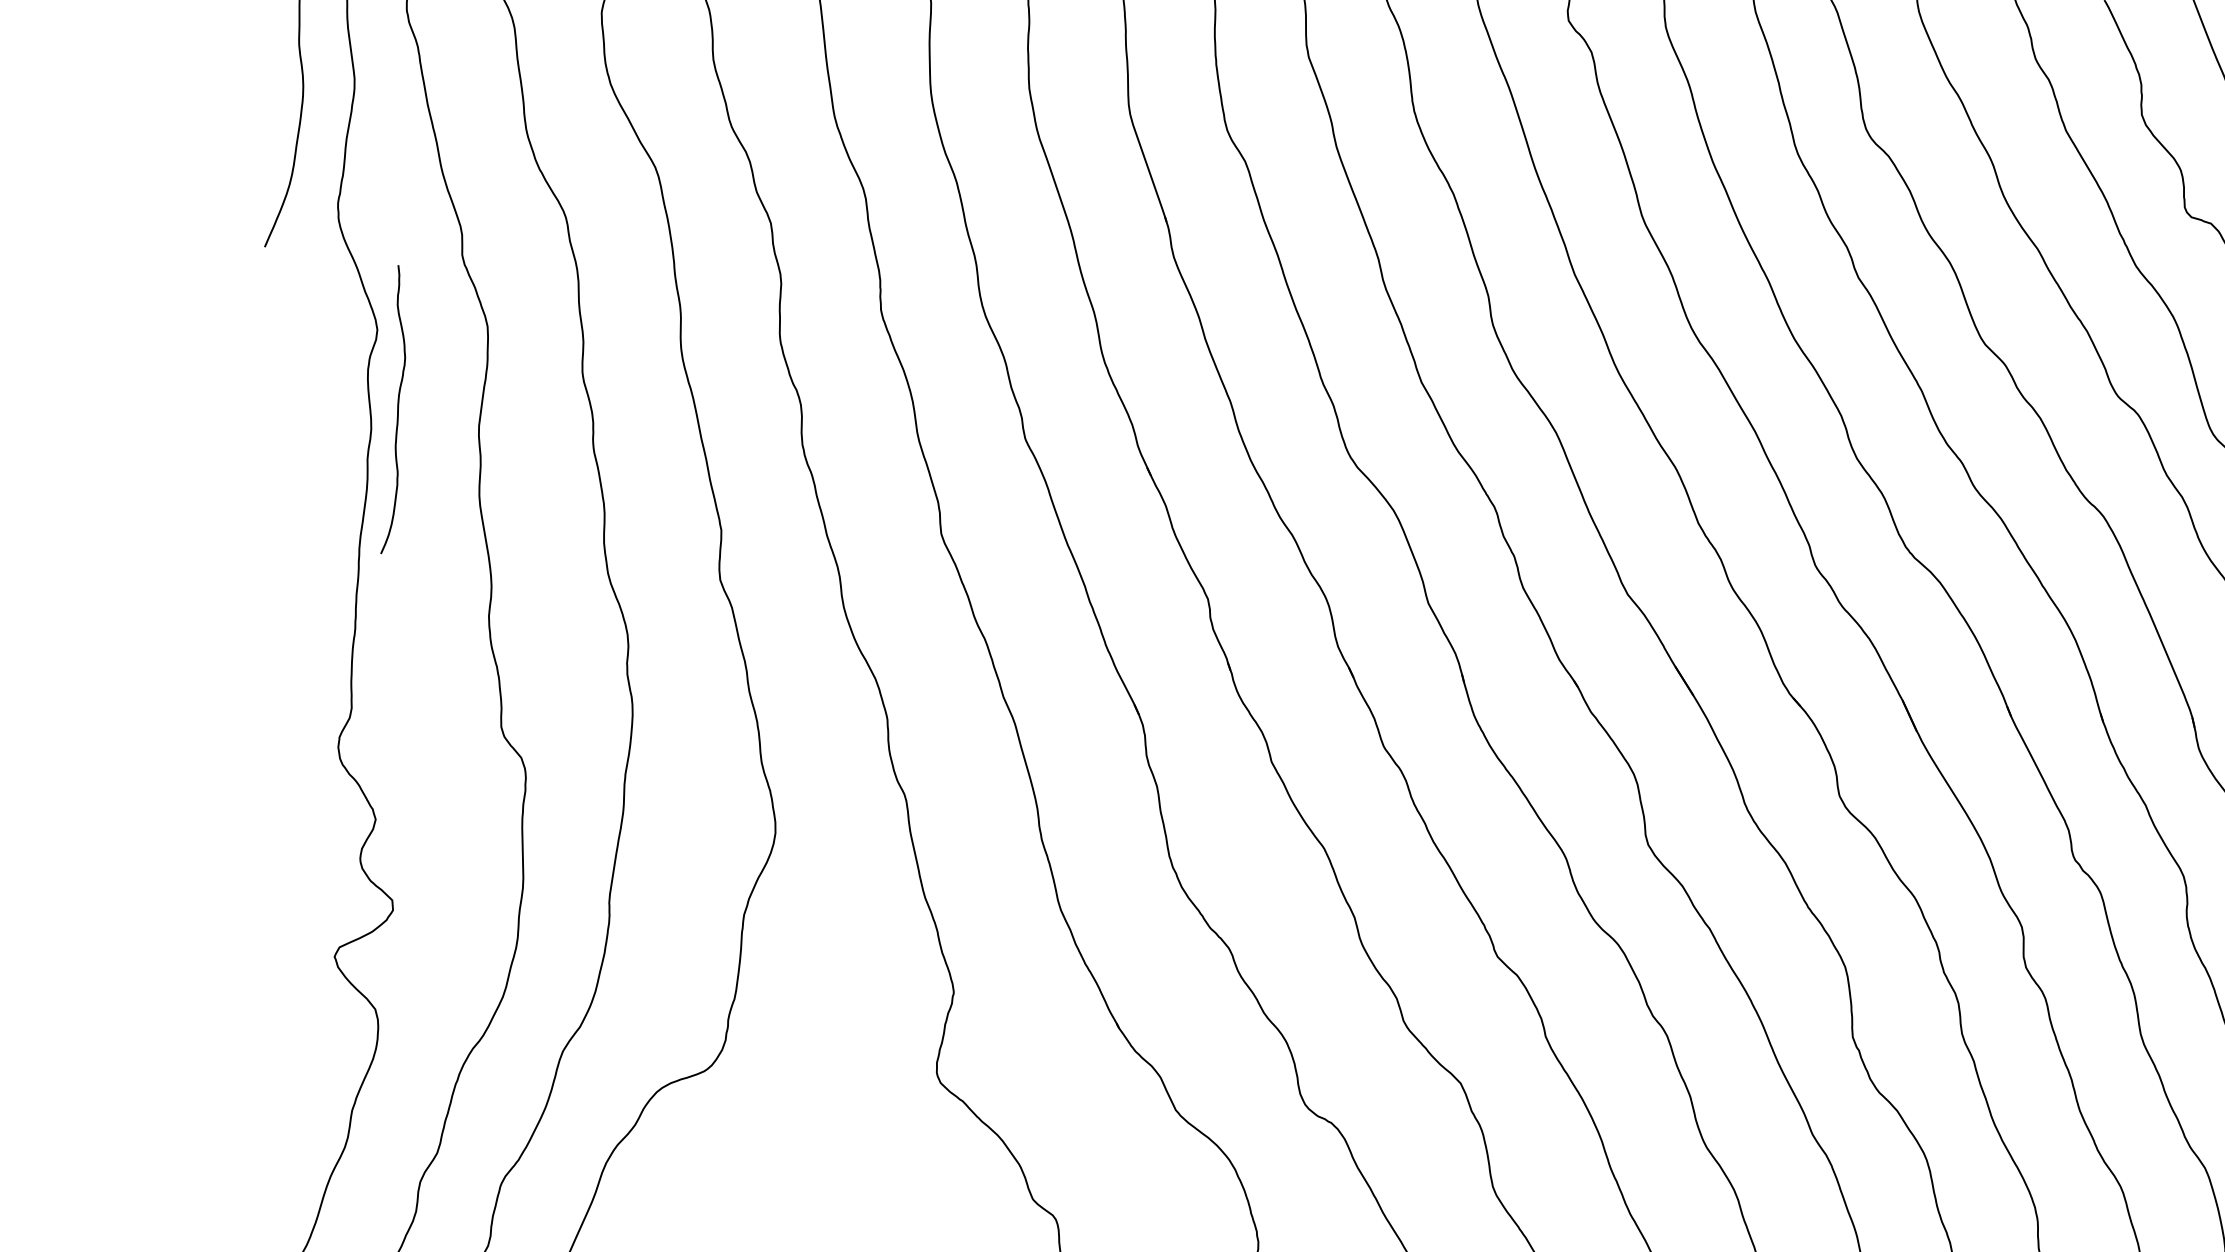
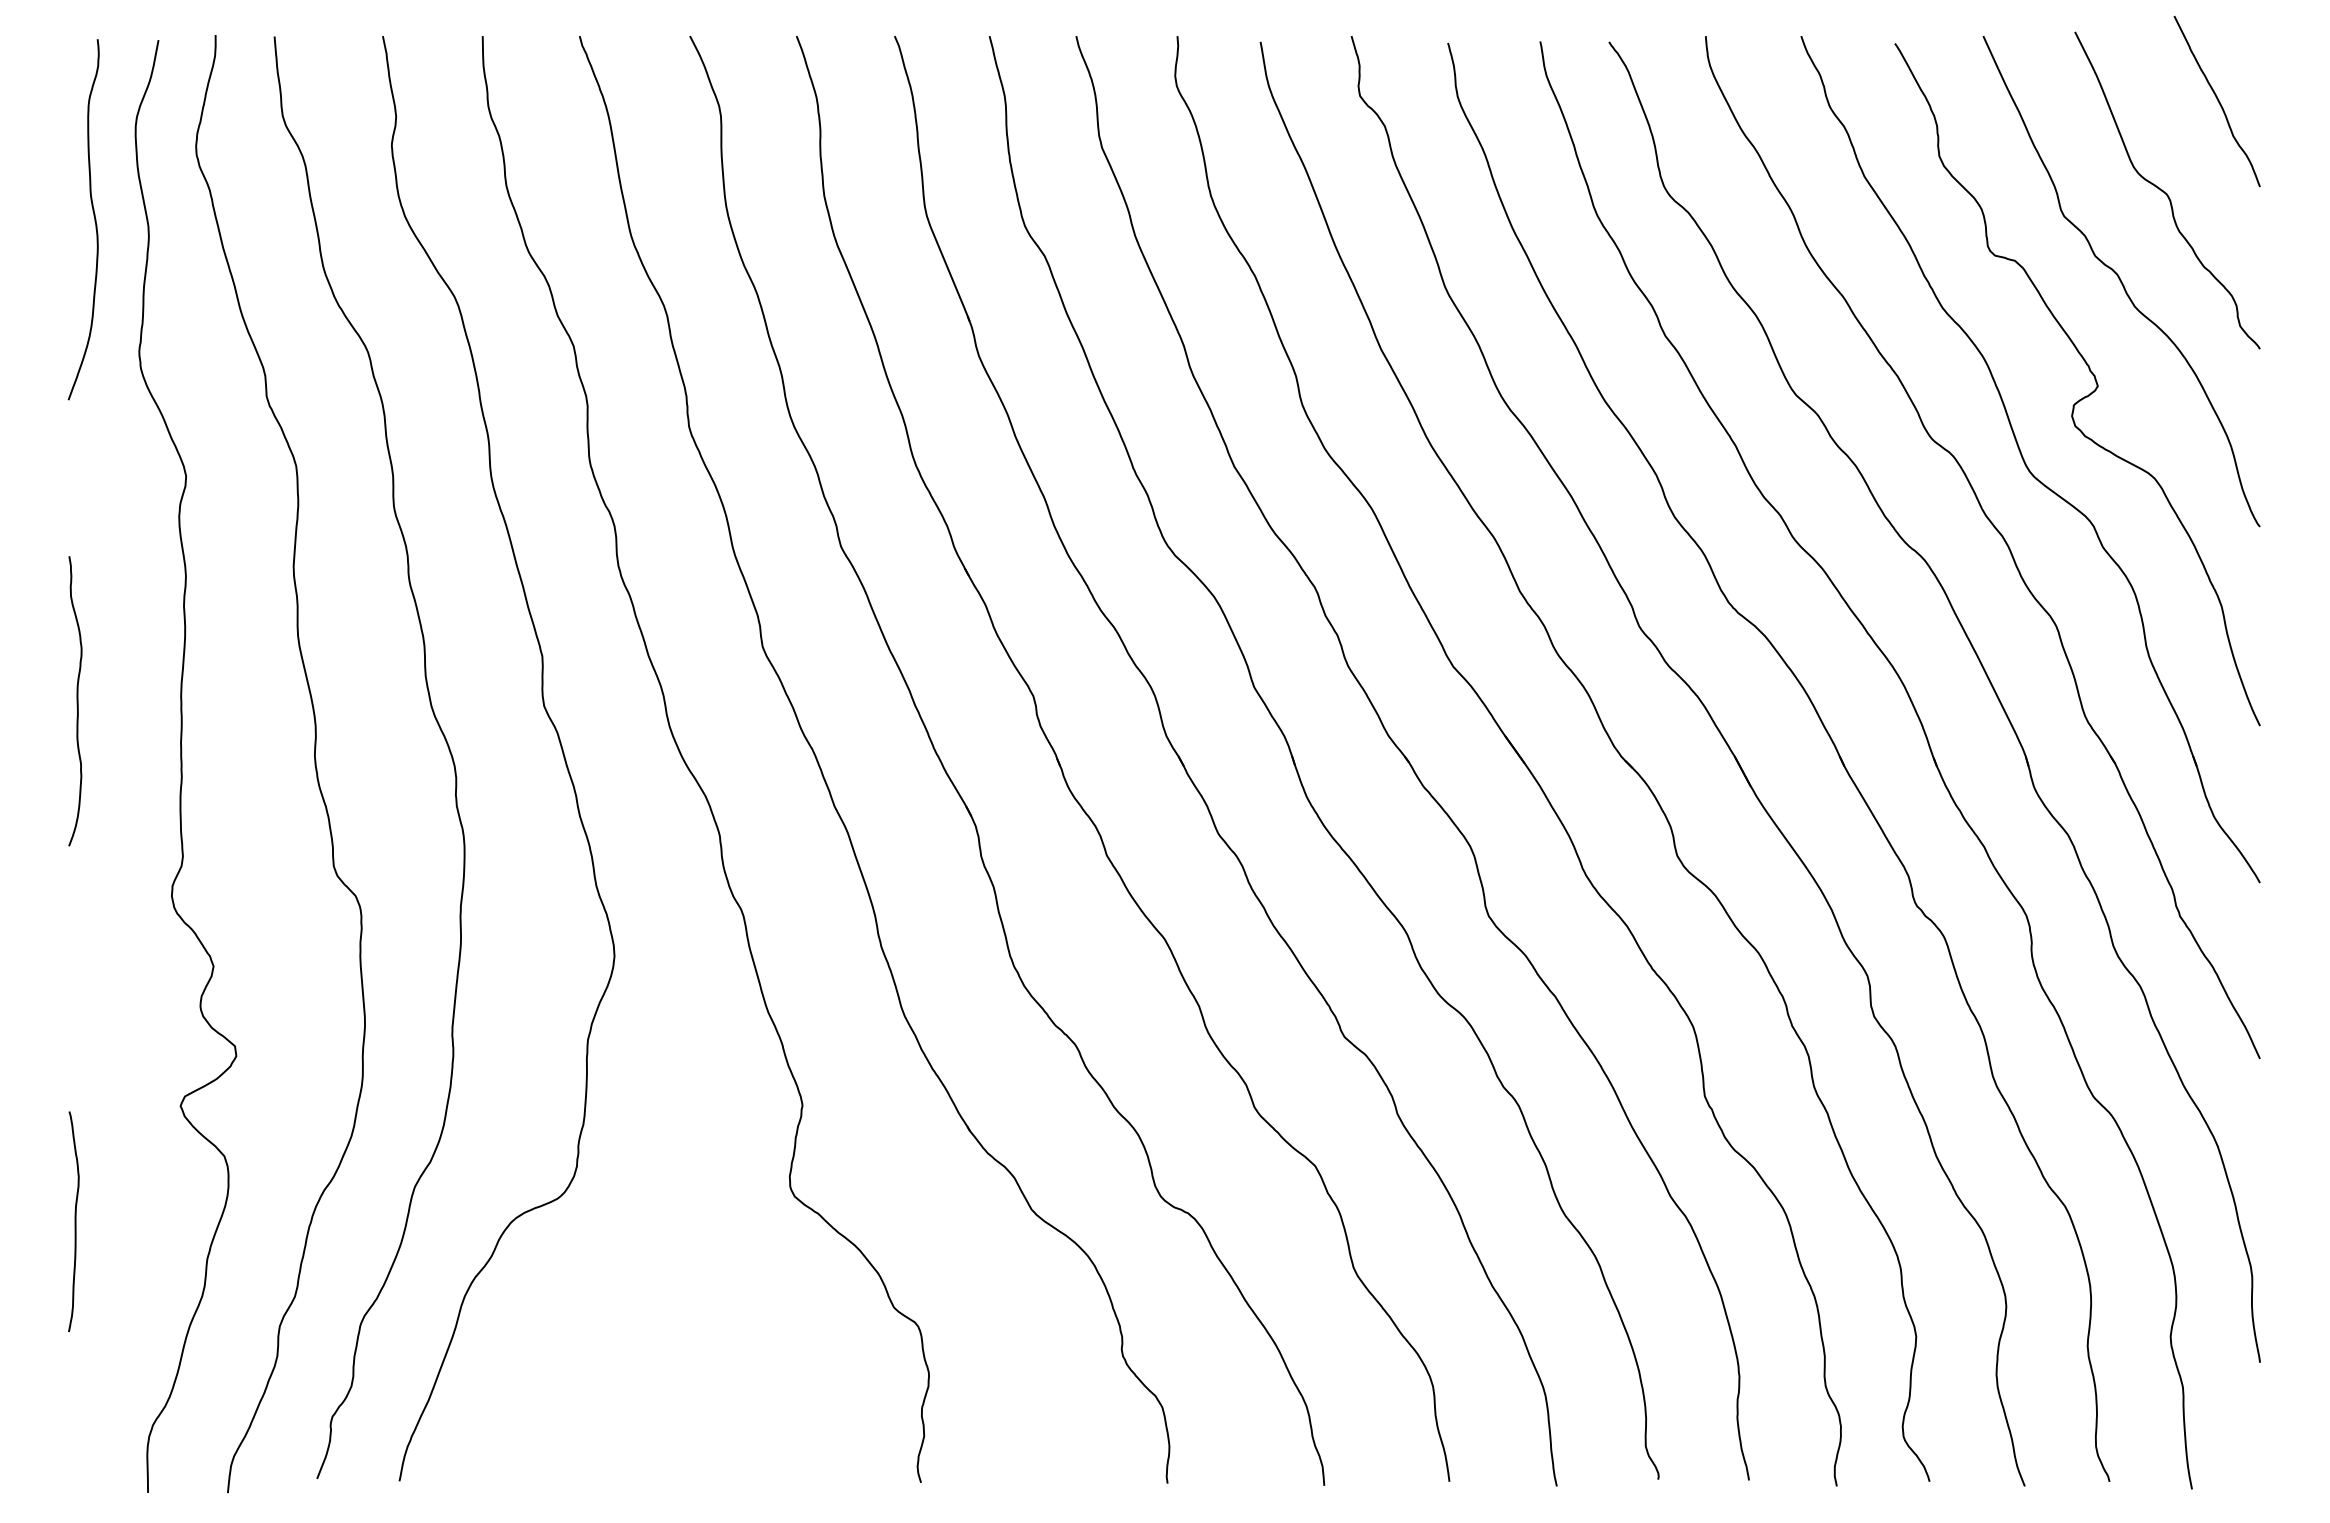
curve: (396, 410) -> (76, 701), moved
curve: (222, 1065) -> (74, 1221), added

